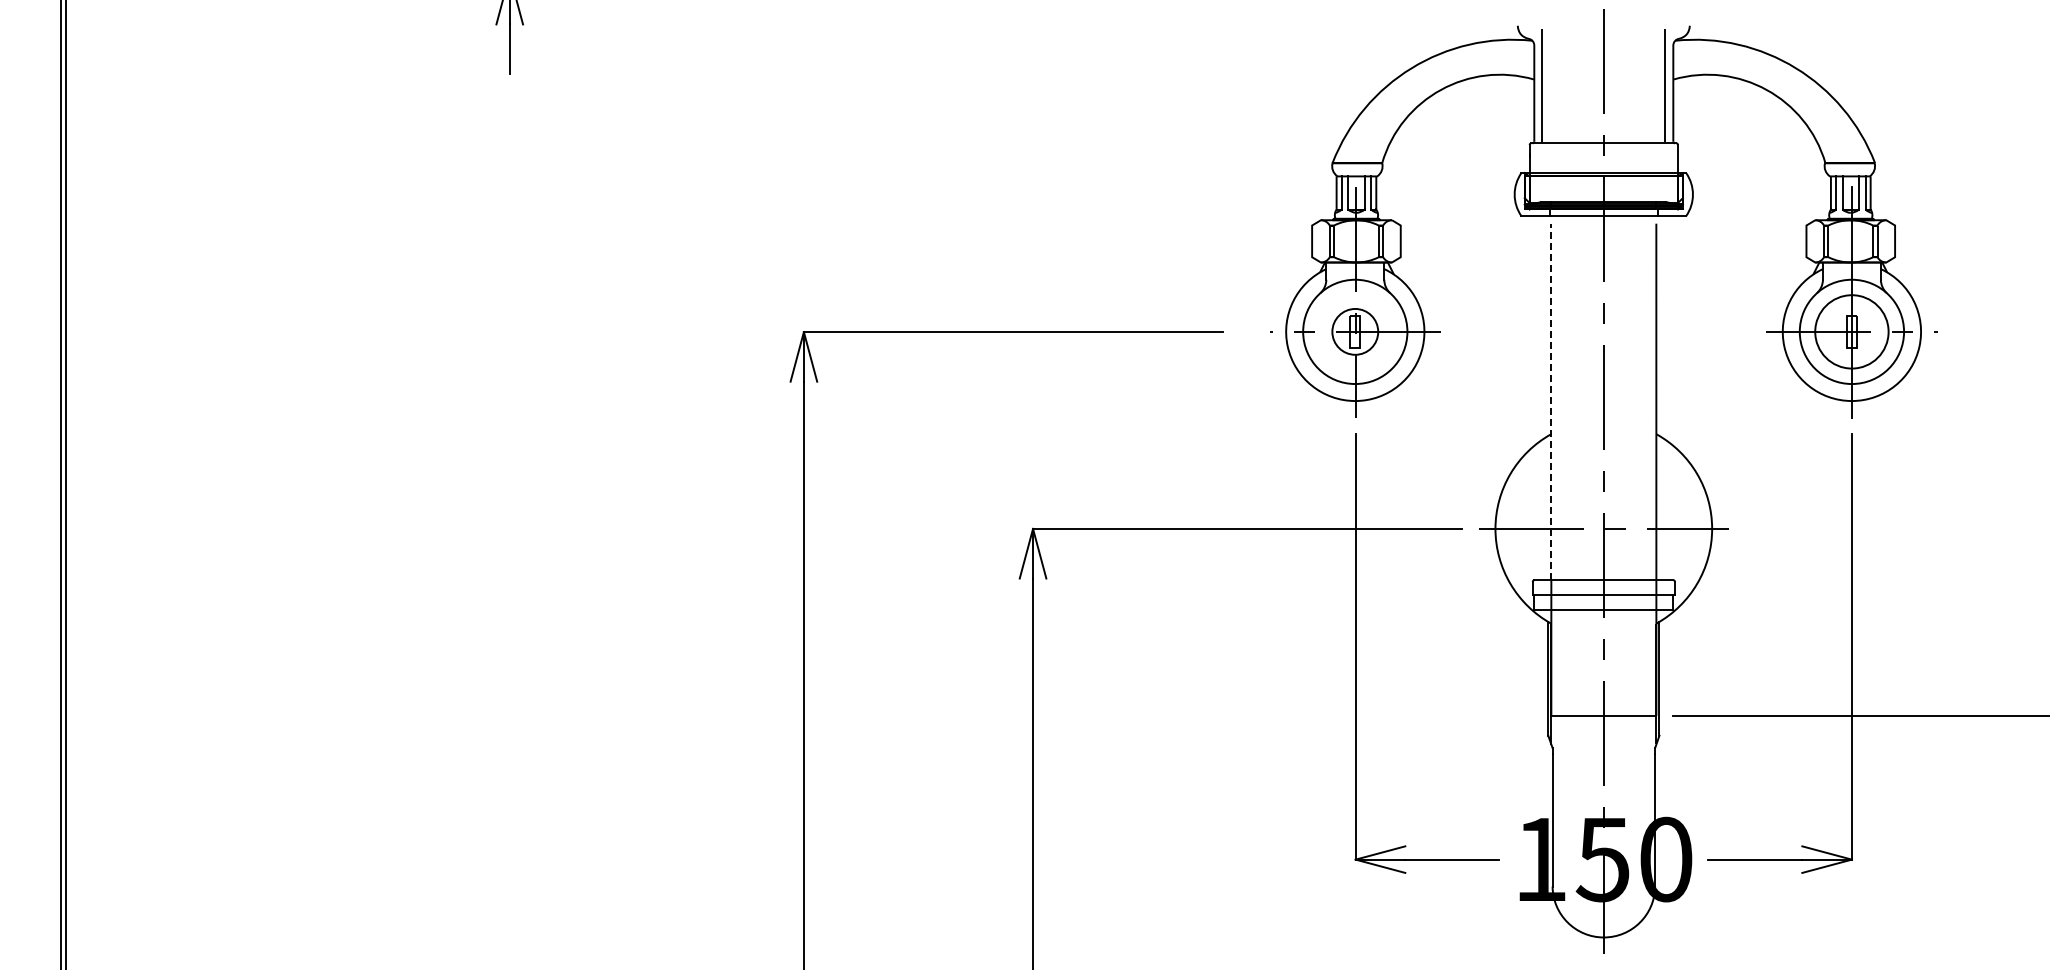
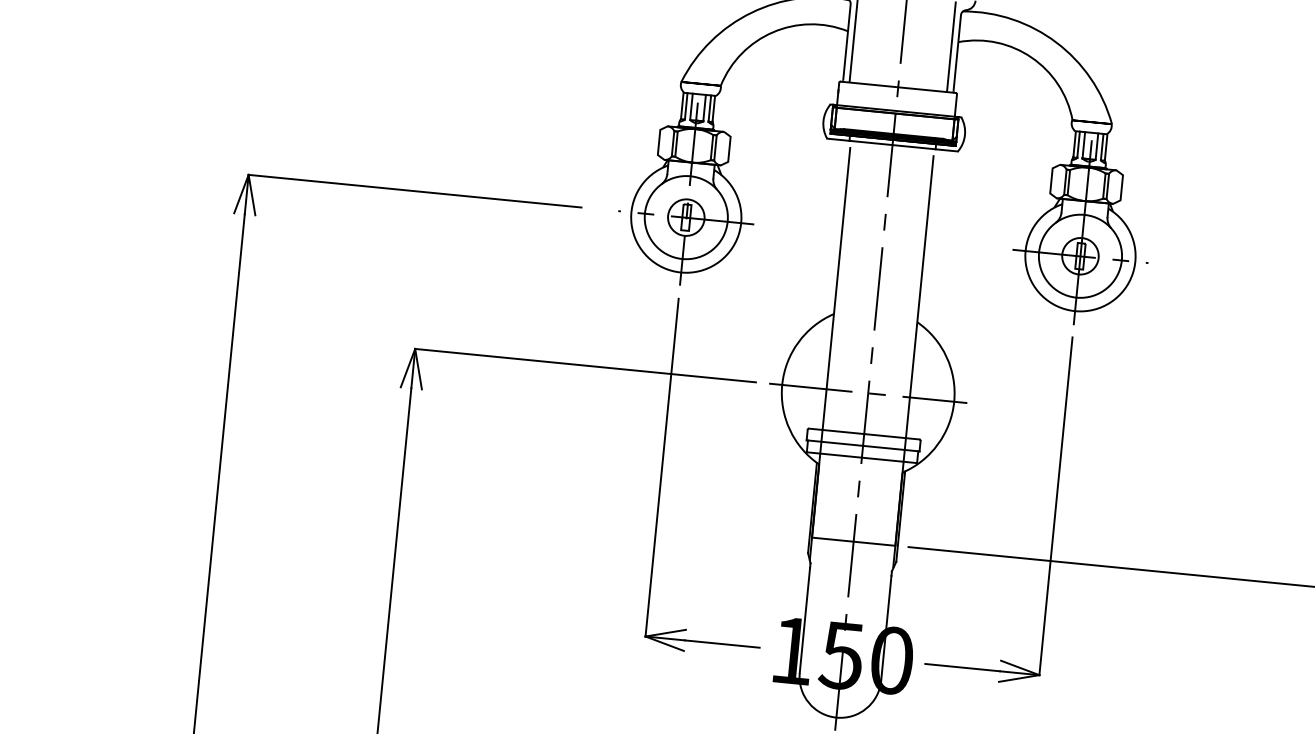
circle: (1851, 331) -> (1080, 255), size x0.62
line: (1551, 401) -> (836, 288), dashed -> solid

